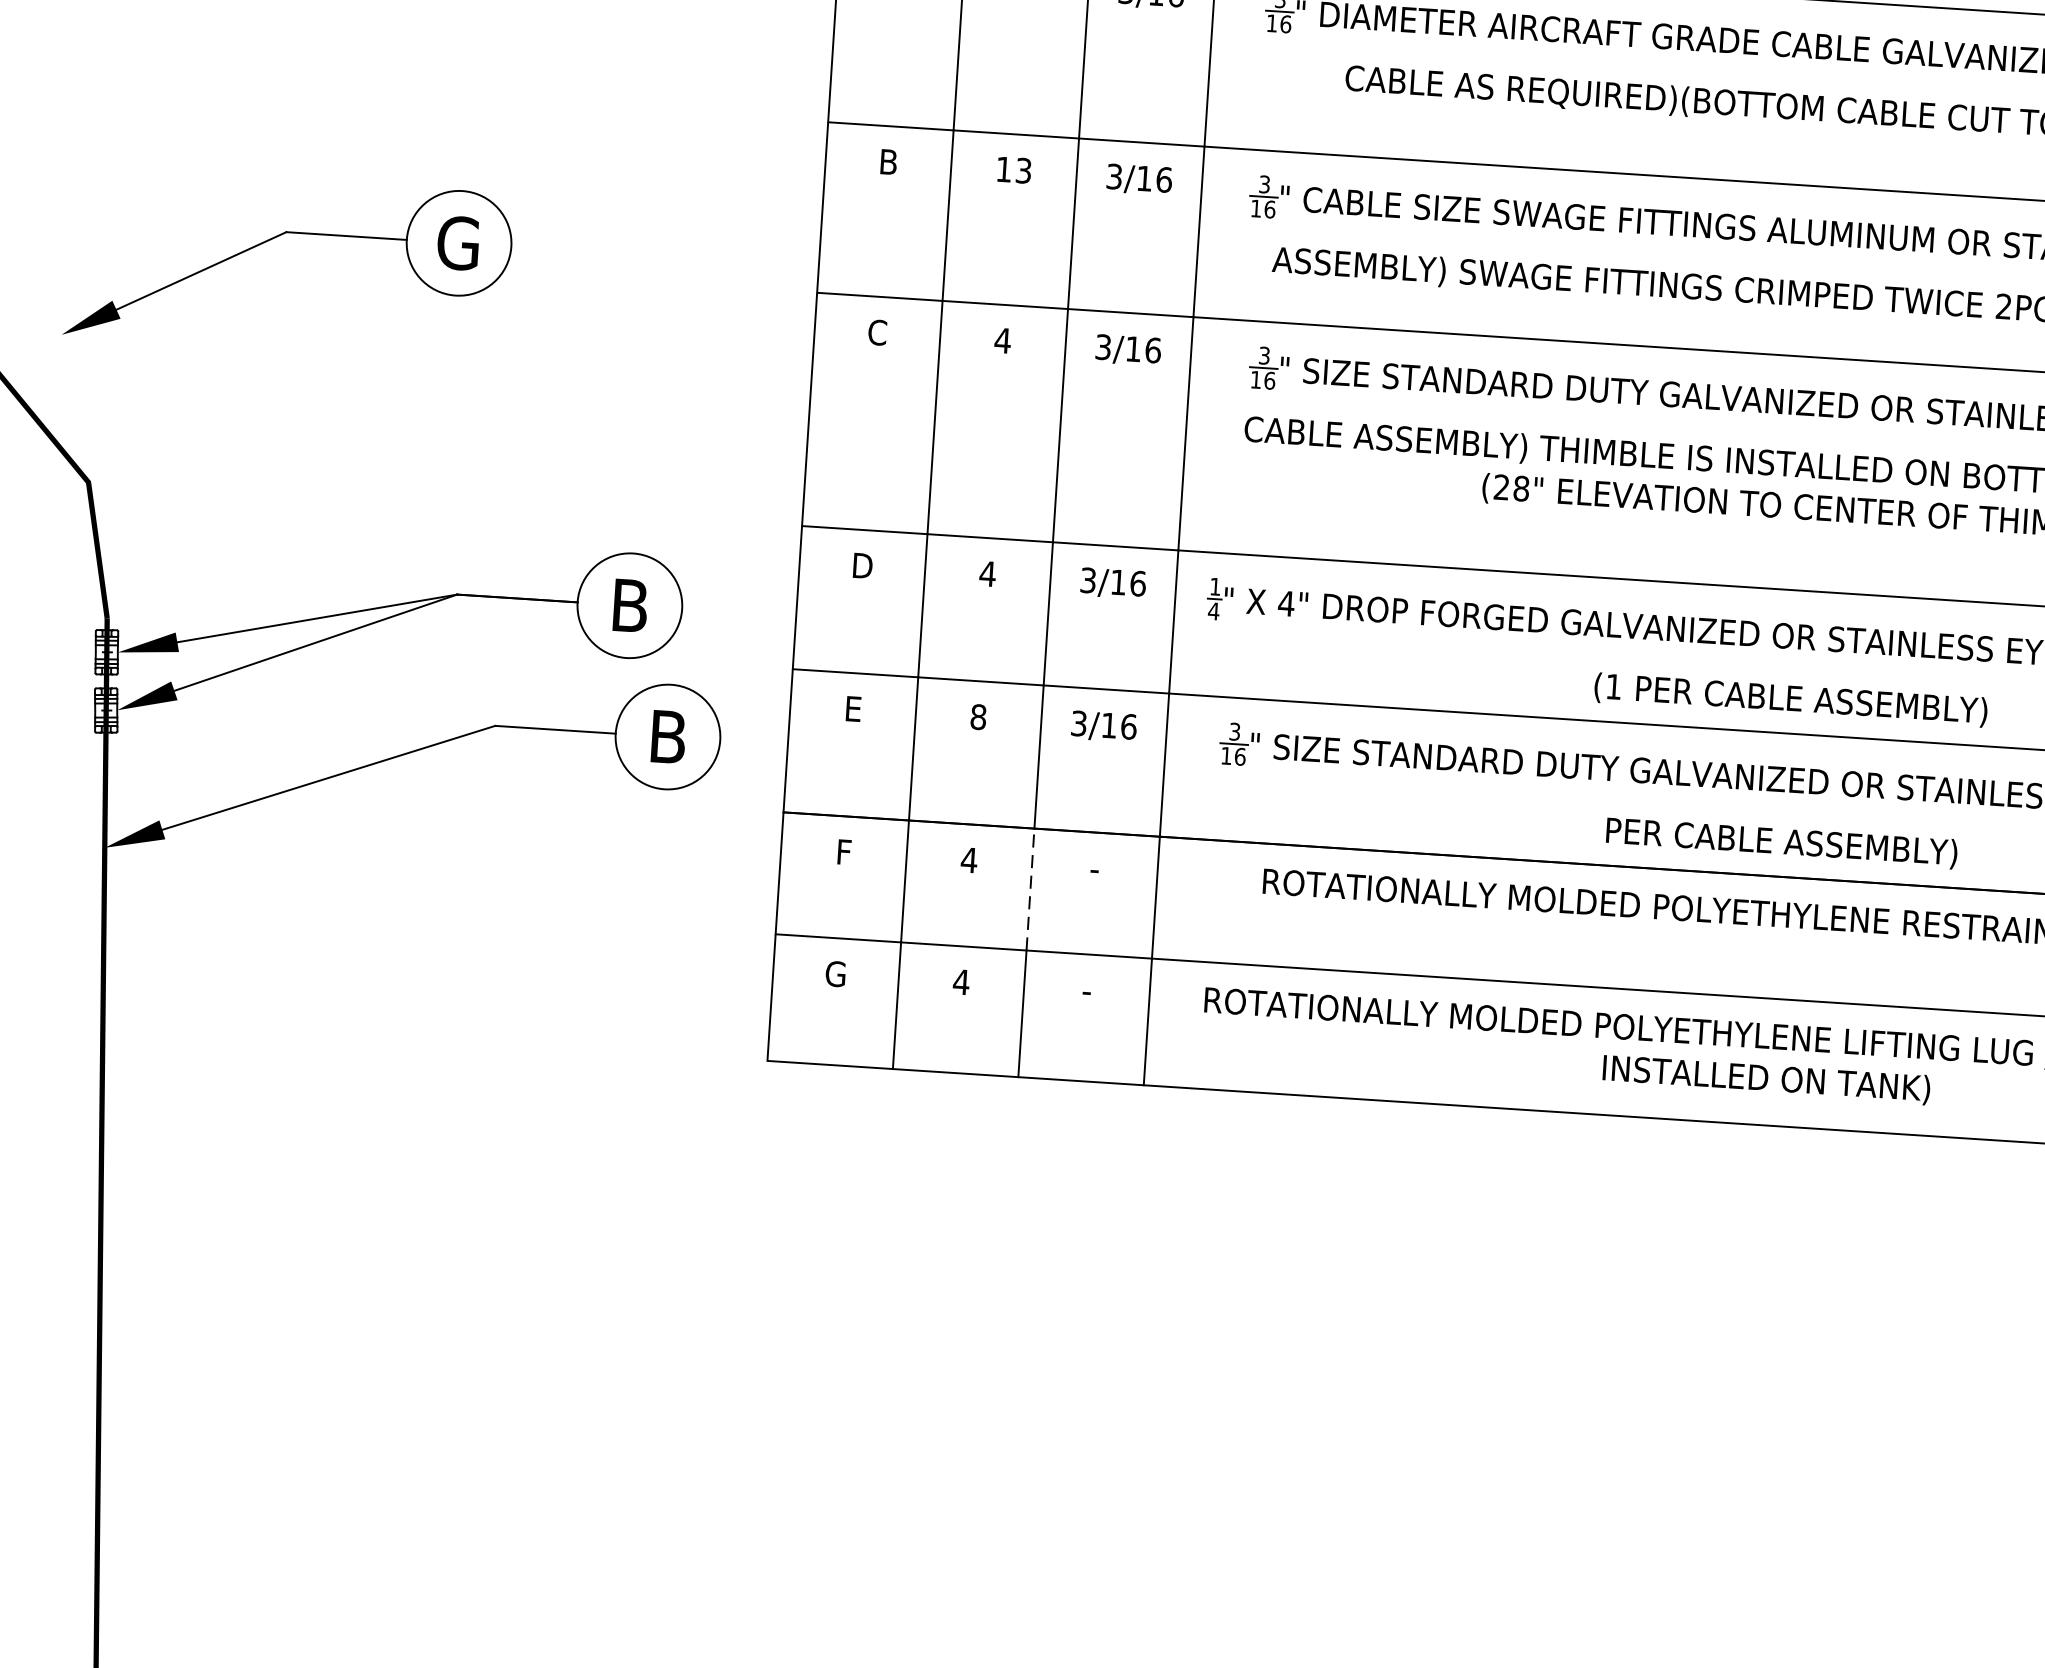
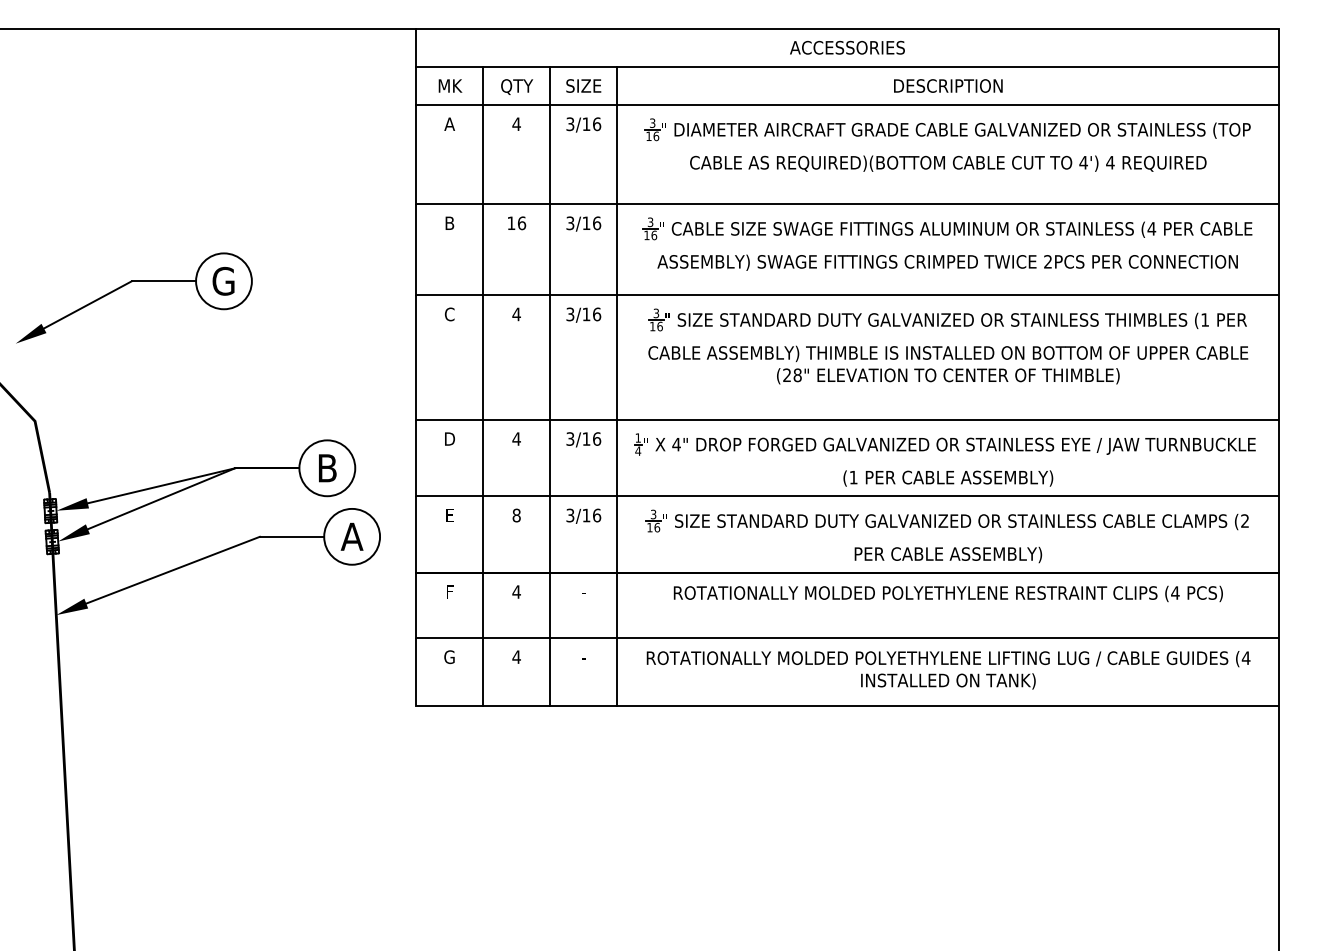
text: (1024, 171) -> (522, 223), 13 -> 16
text: (666, 736) -> (351, 536), B -> A
line: (1030, 889) -> (550, 605), dashed -> solid

